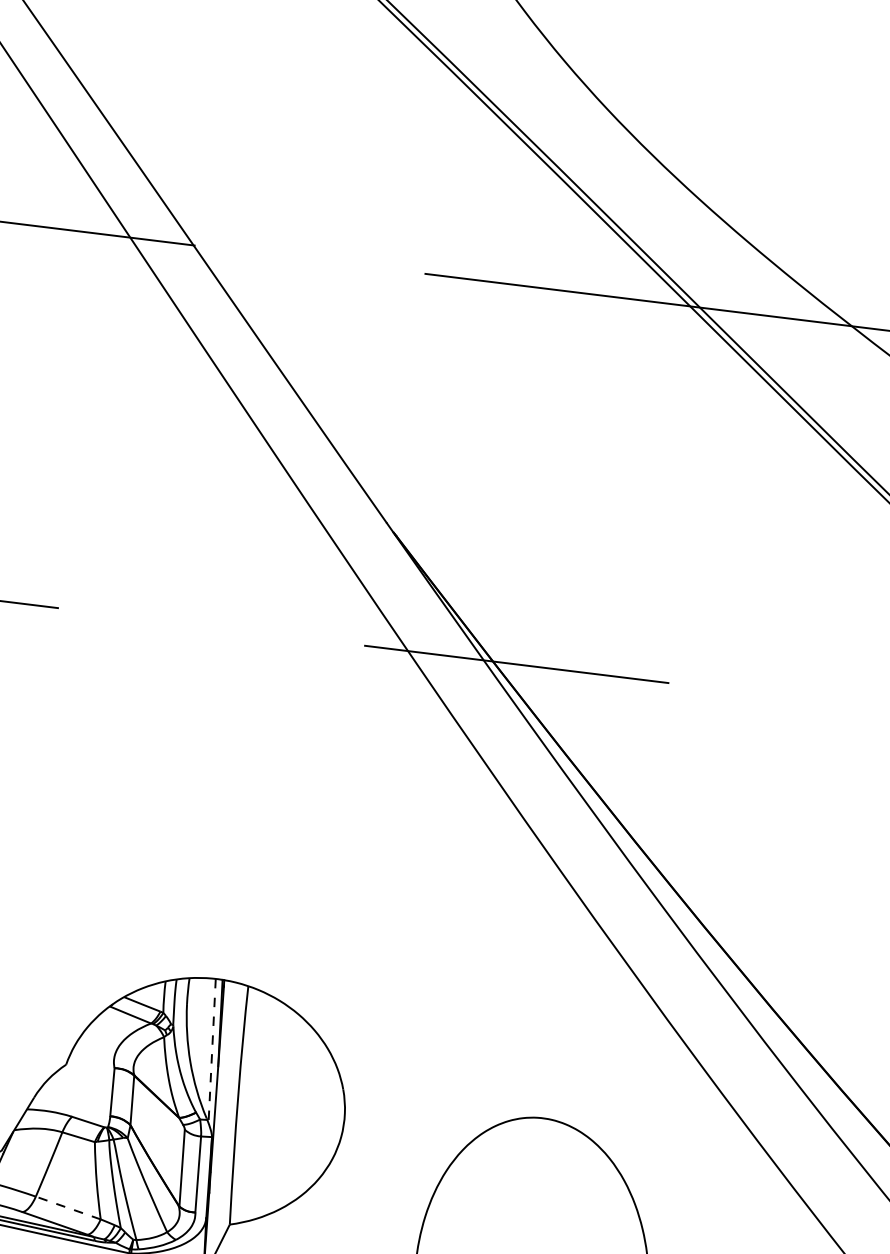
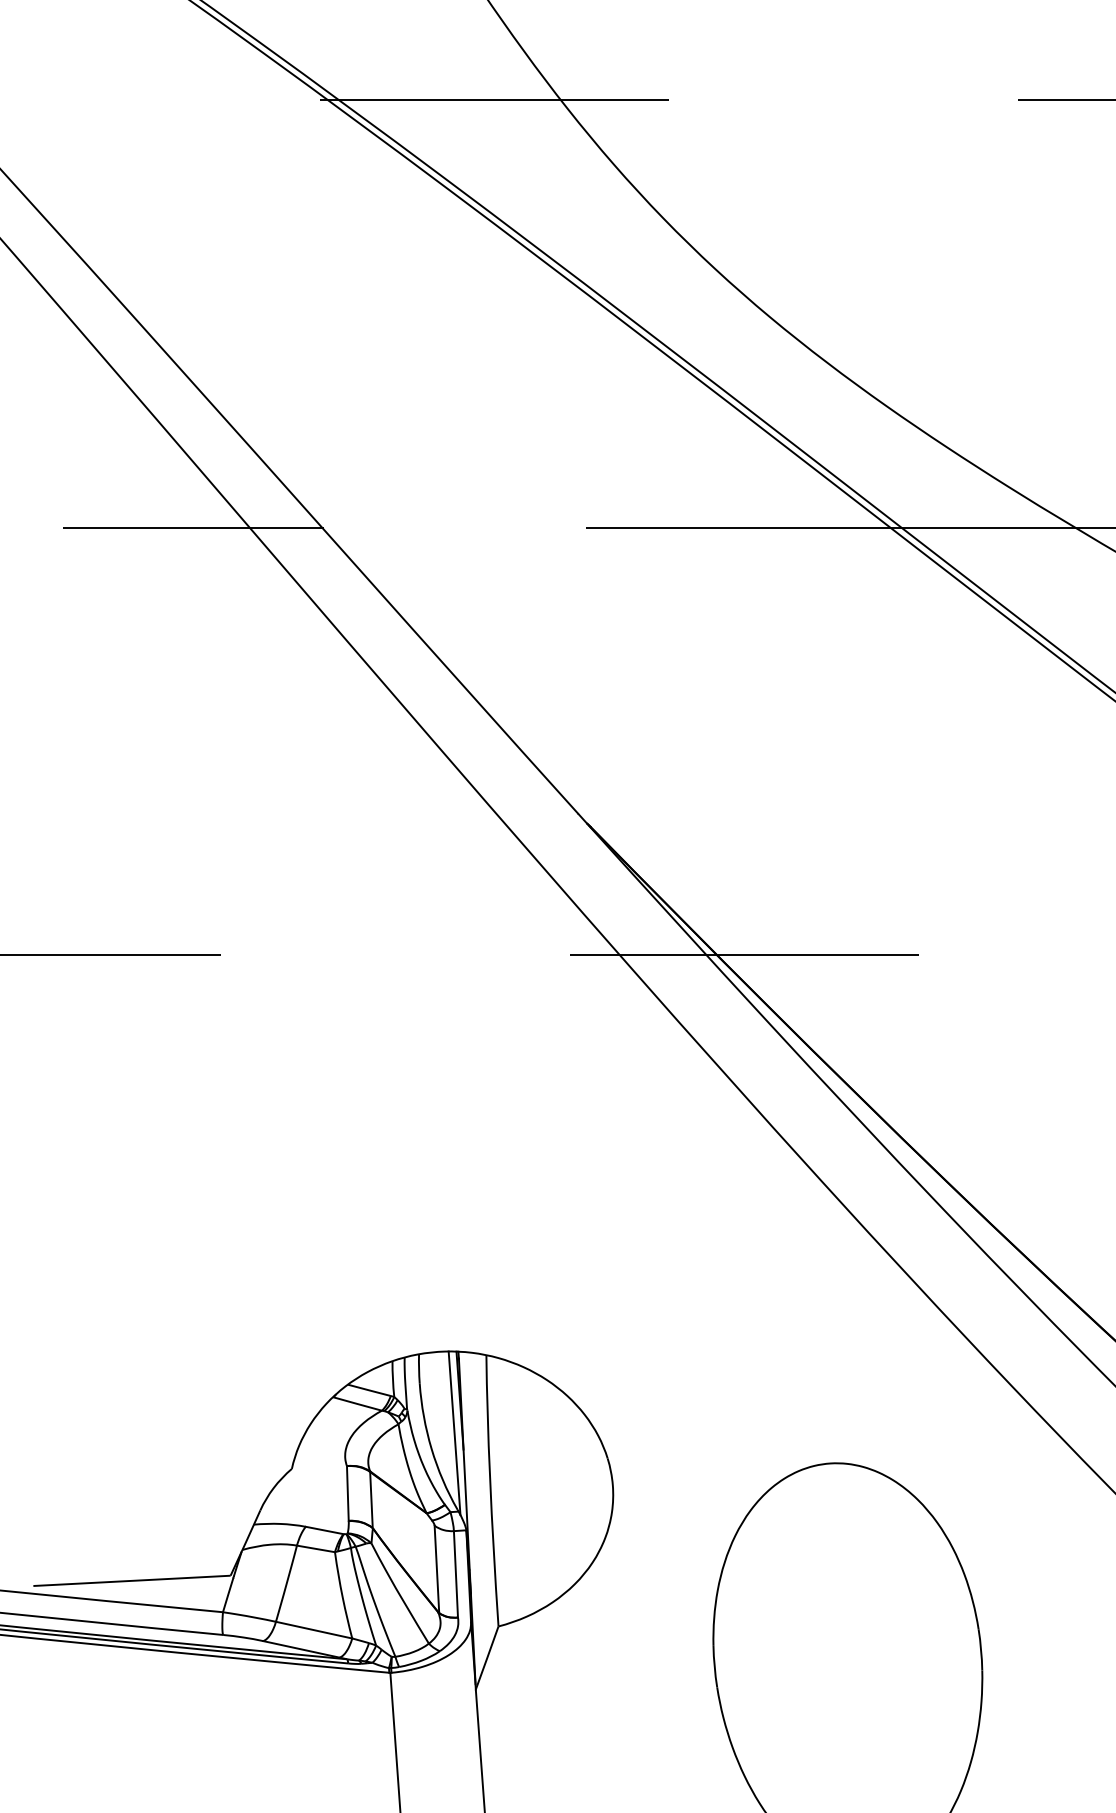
line: (212, 1051) -> (454, 1433), dashed -> solid
line: (67, 1208) -> (313, 1630), dashed -> solid

